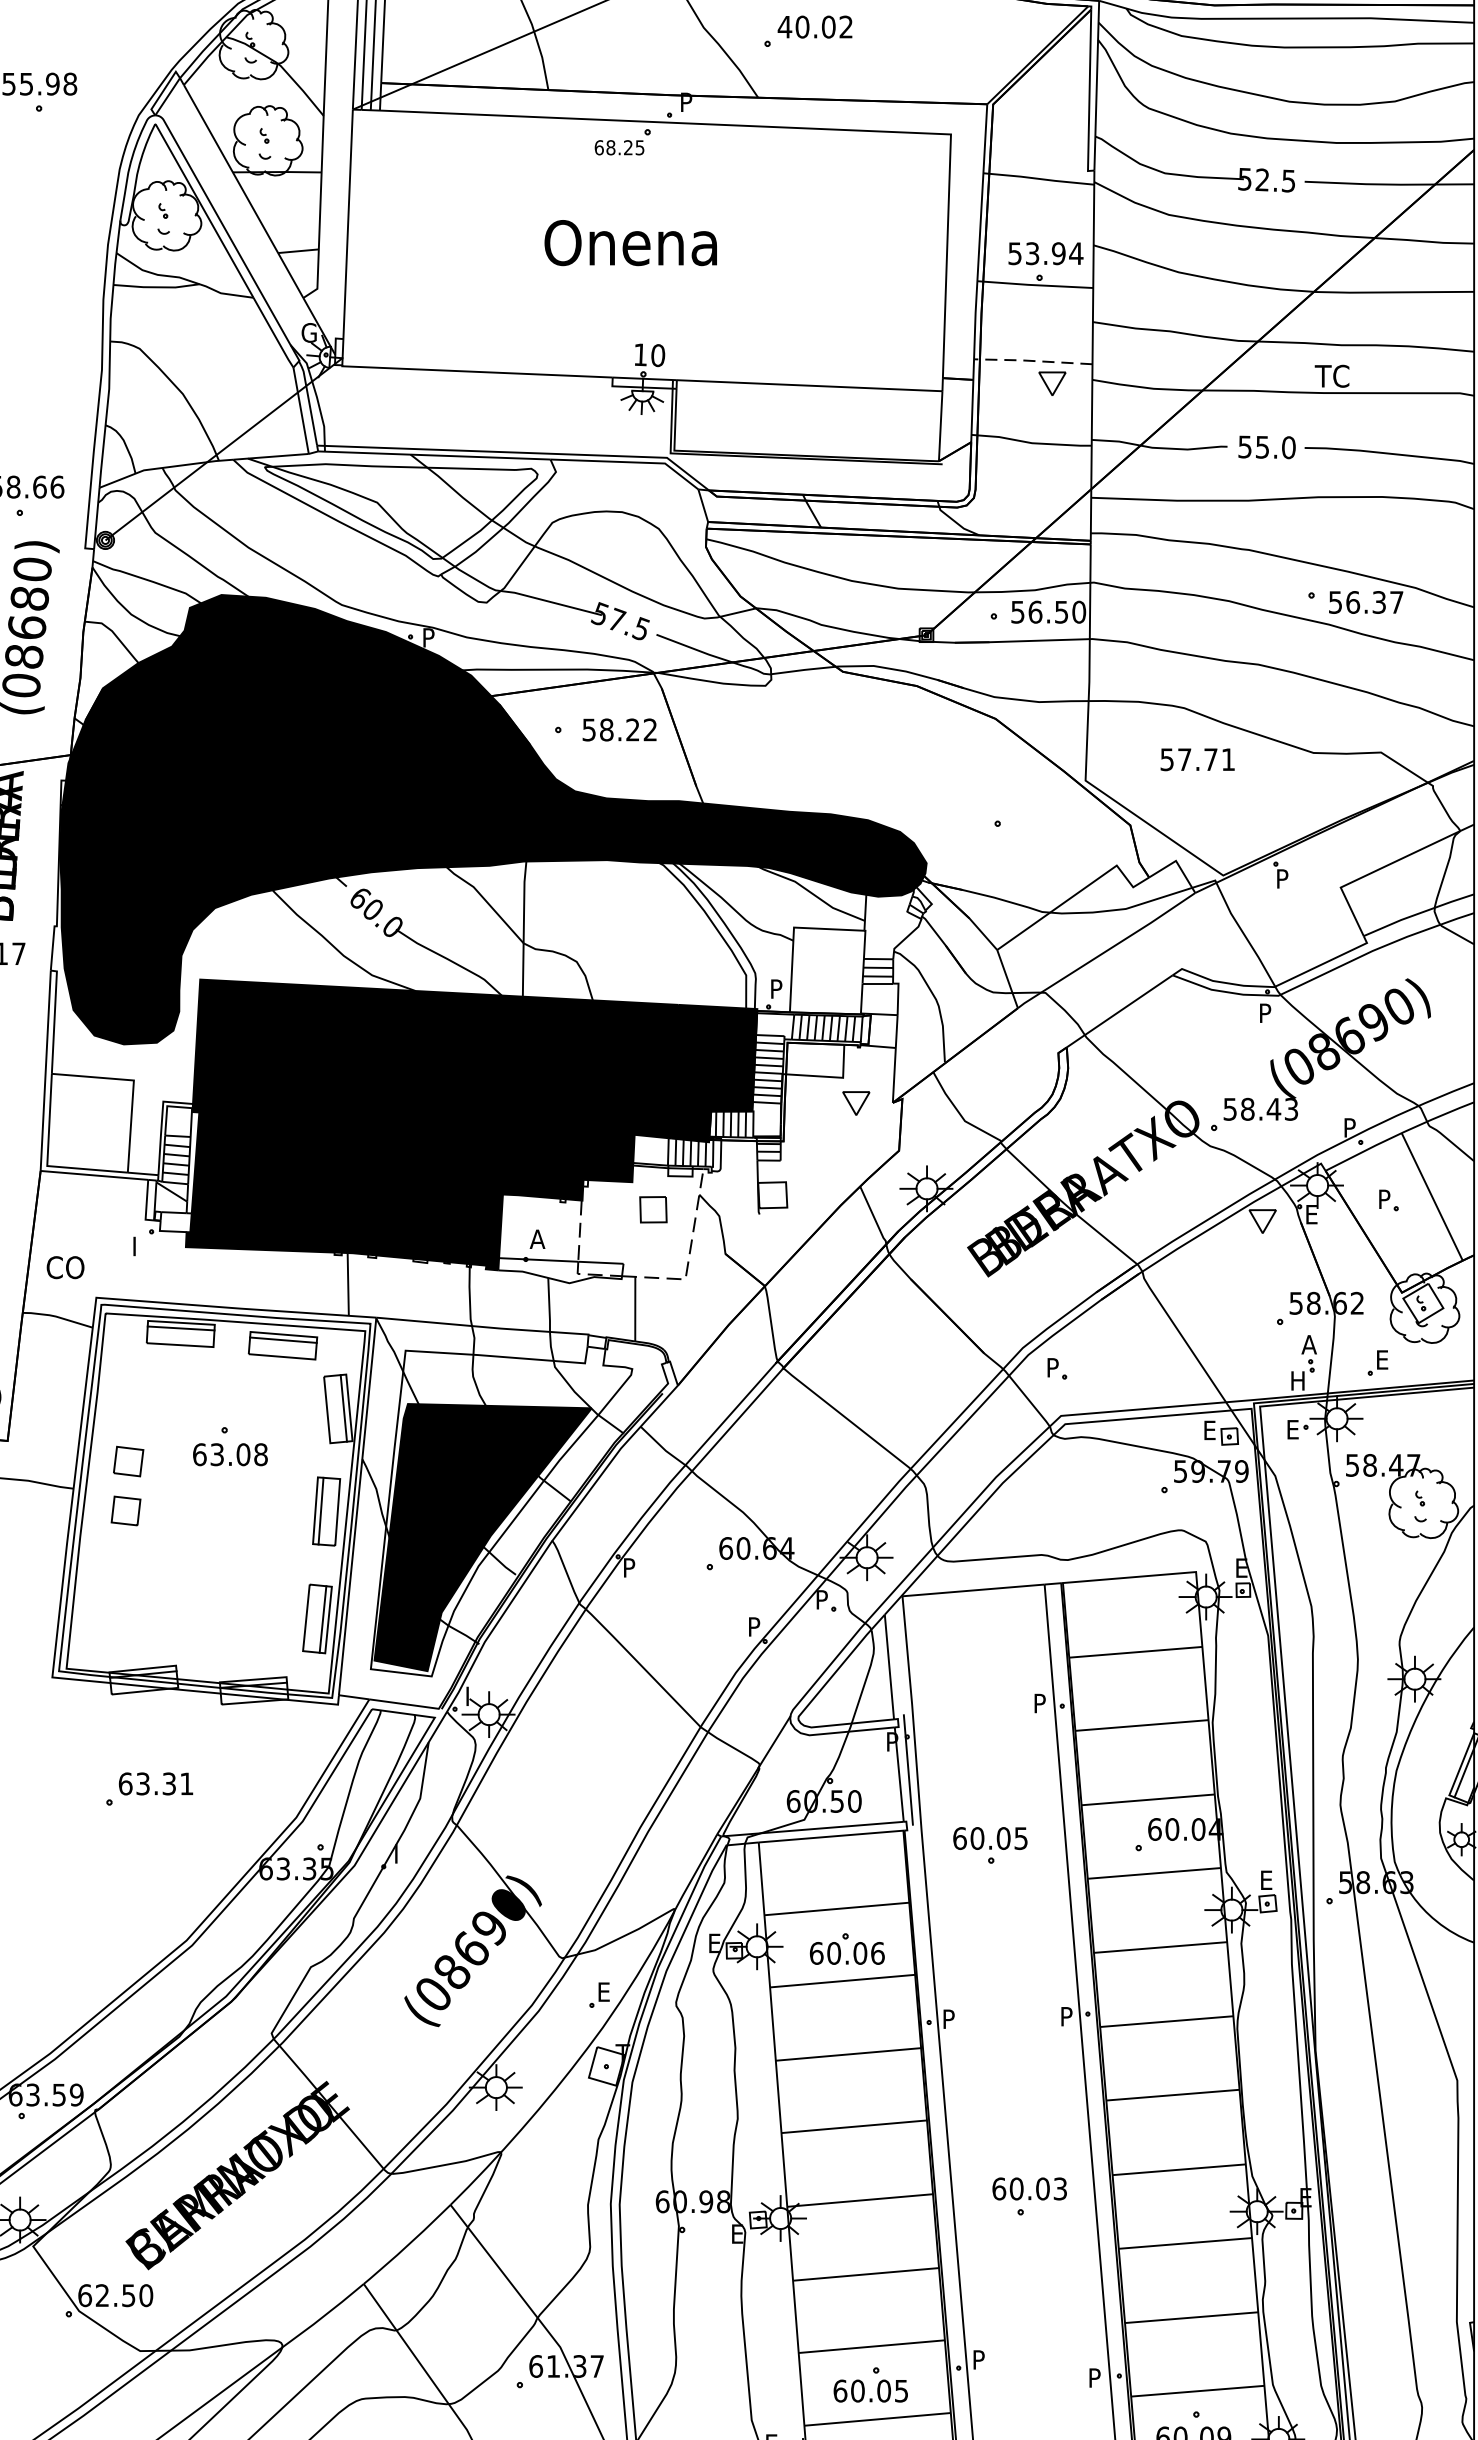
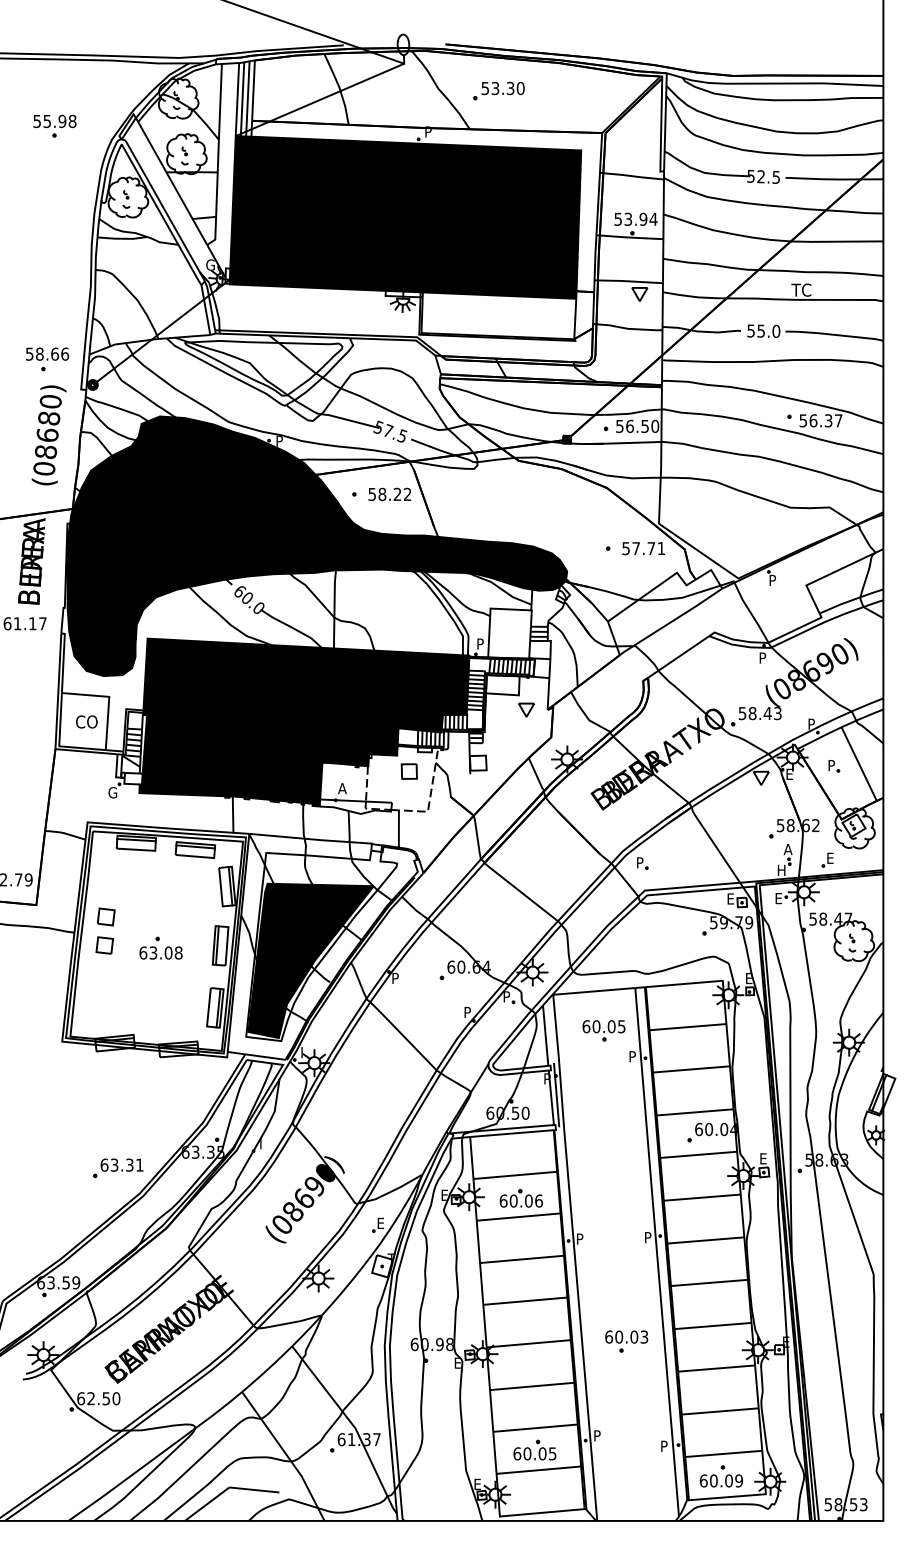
text: (814, 27) -> (502, 88), 40.02 -> 53.30
fill: (646, 250) -> (405, 217), added
line: (1031, 361) -> (627, 281), dashed -> solid
text: (1197, 759) -> (643, 548), moved
text: (139, 1246) -> (112, 792), I -> G
text: (64, 1266) -> (86, 721), moved
part: (229, 1445) -> (160, 947), moved
part: (149, 1789) -> (118, 1168), moved
part: (989, 1845) -> (603, 1030), moved

